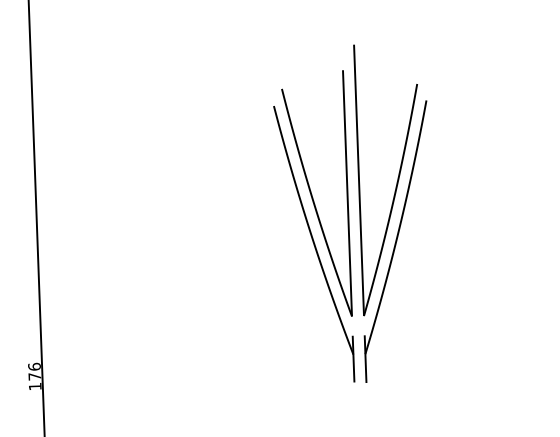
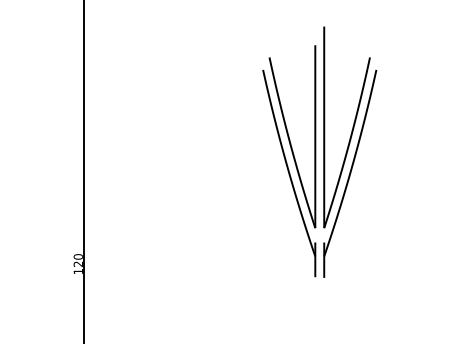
text: (33, 371) -> (77, 260), 176 -> 120

